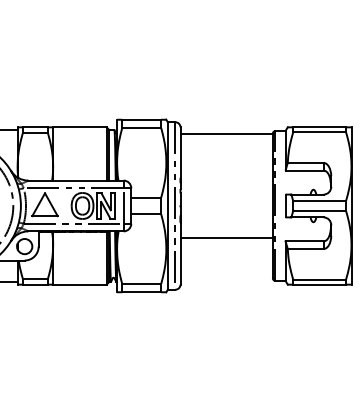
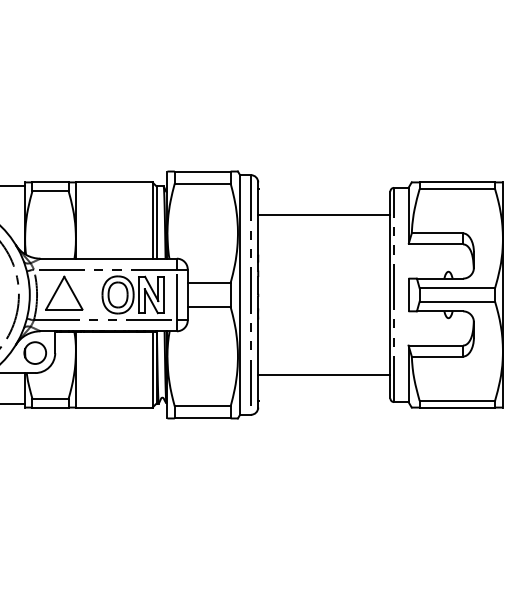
line: (226, 134) -> (324, 215), moved
line: (226, 237) -> (324, 374), moved

